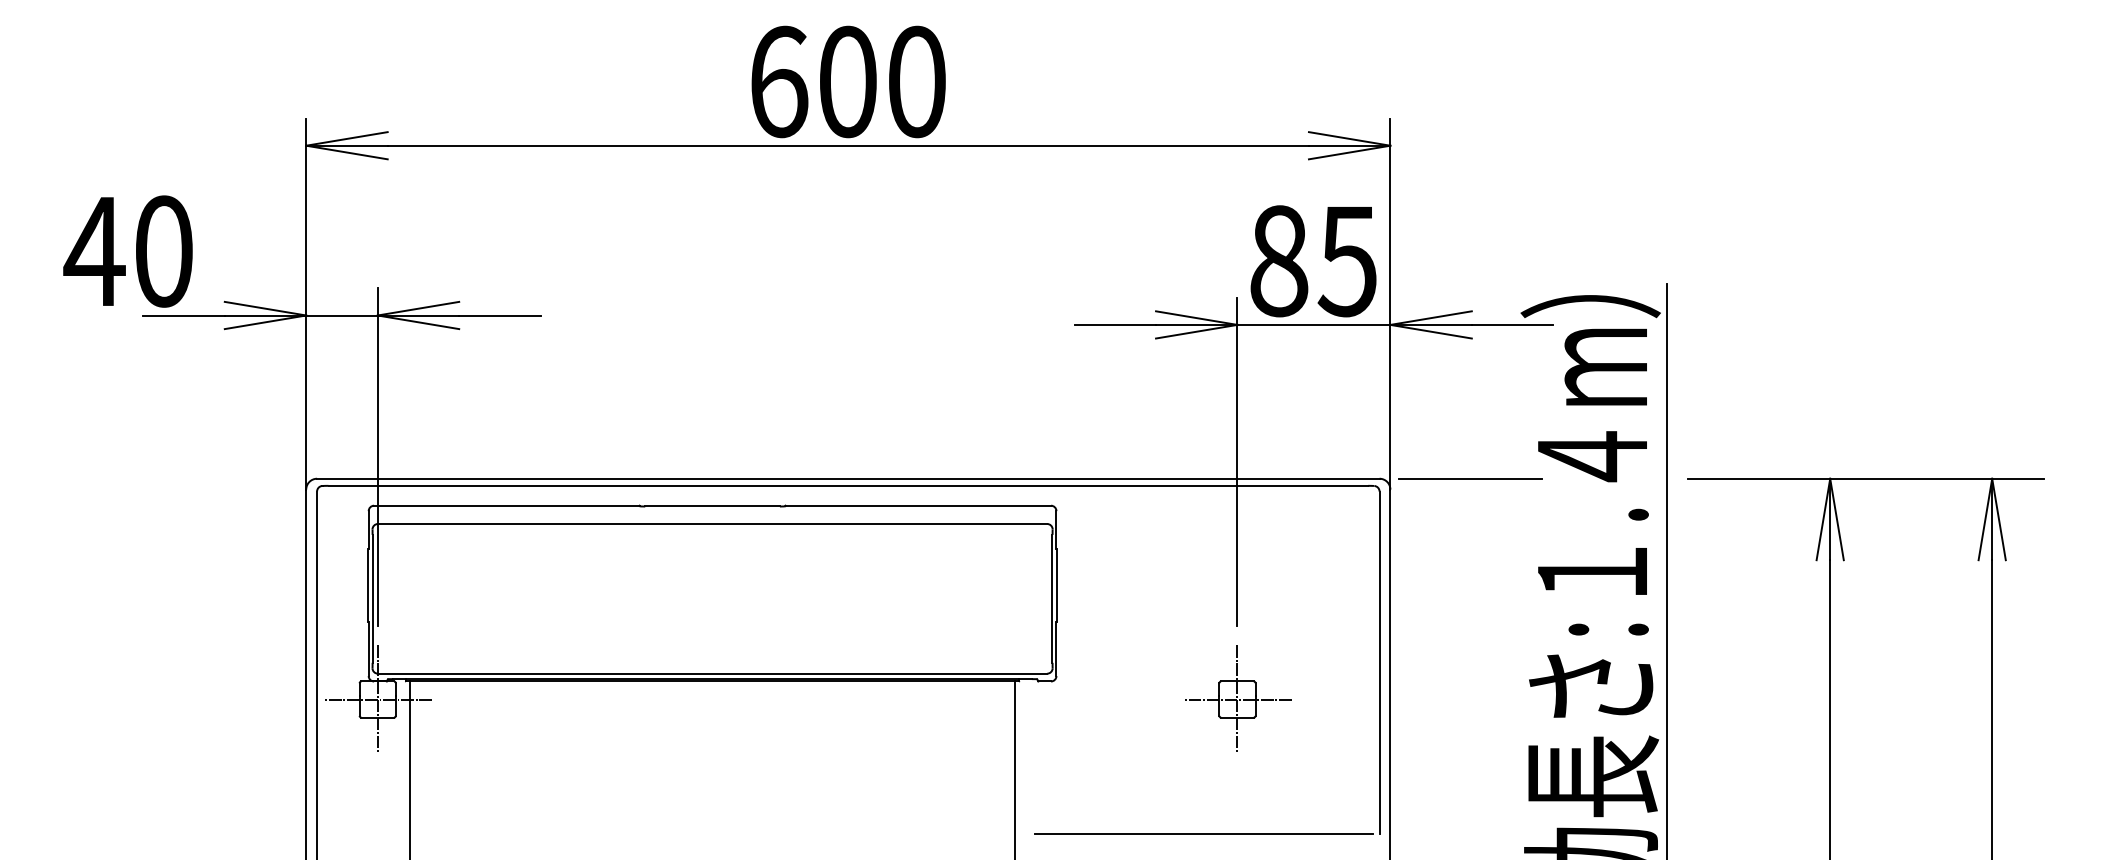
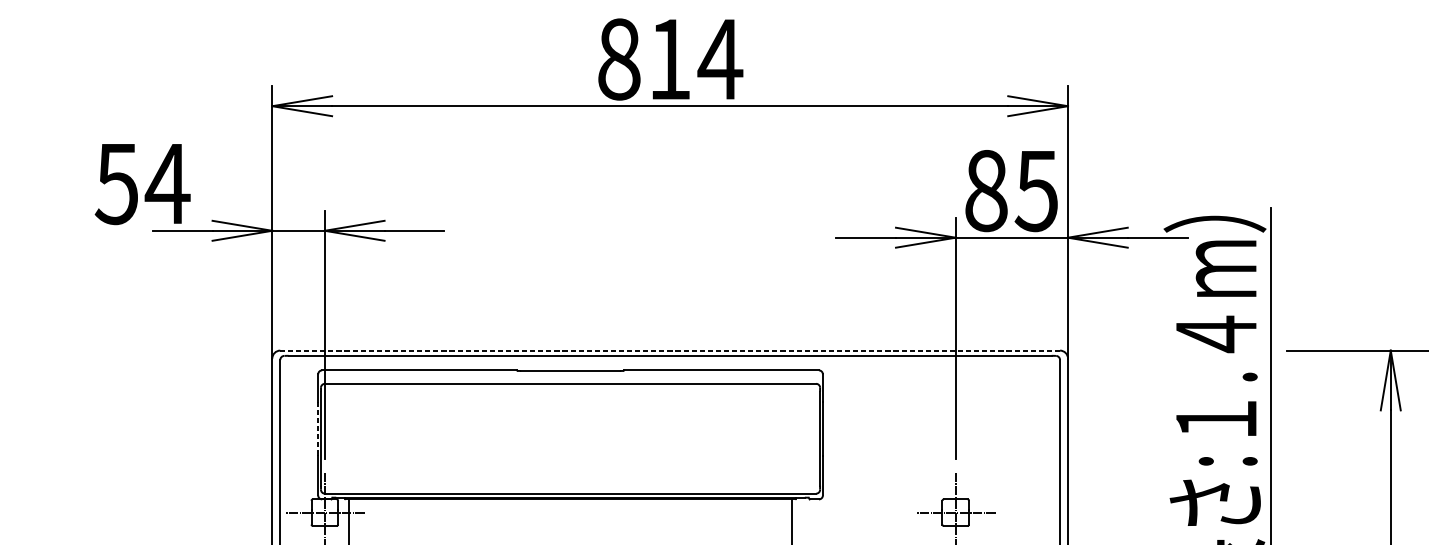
text: (848, 81) -> (670, 59), 600 -> 814
text: (128, 251) -> (141, 183), 40 -> 54
line: (847, 478) -> (669, 350), solid -> dashed
line: (1470, 478) -> (1126, 350), removed
line: (368, 584) -> (318, 428), solid -> dashed

